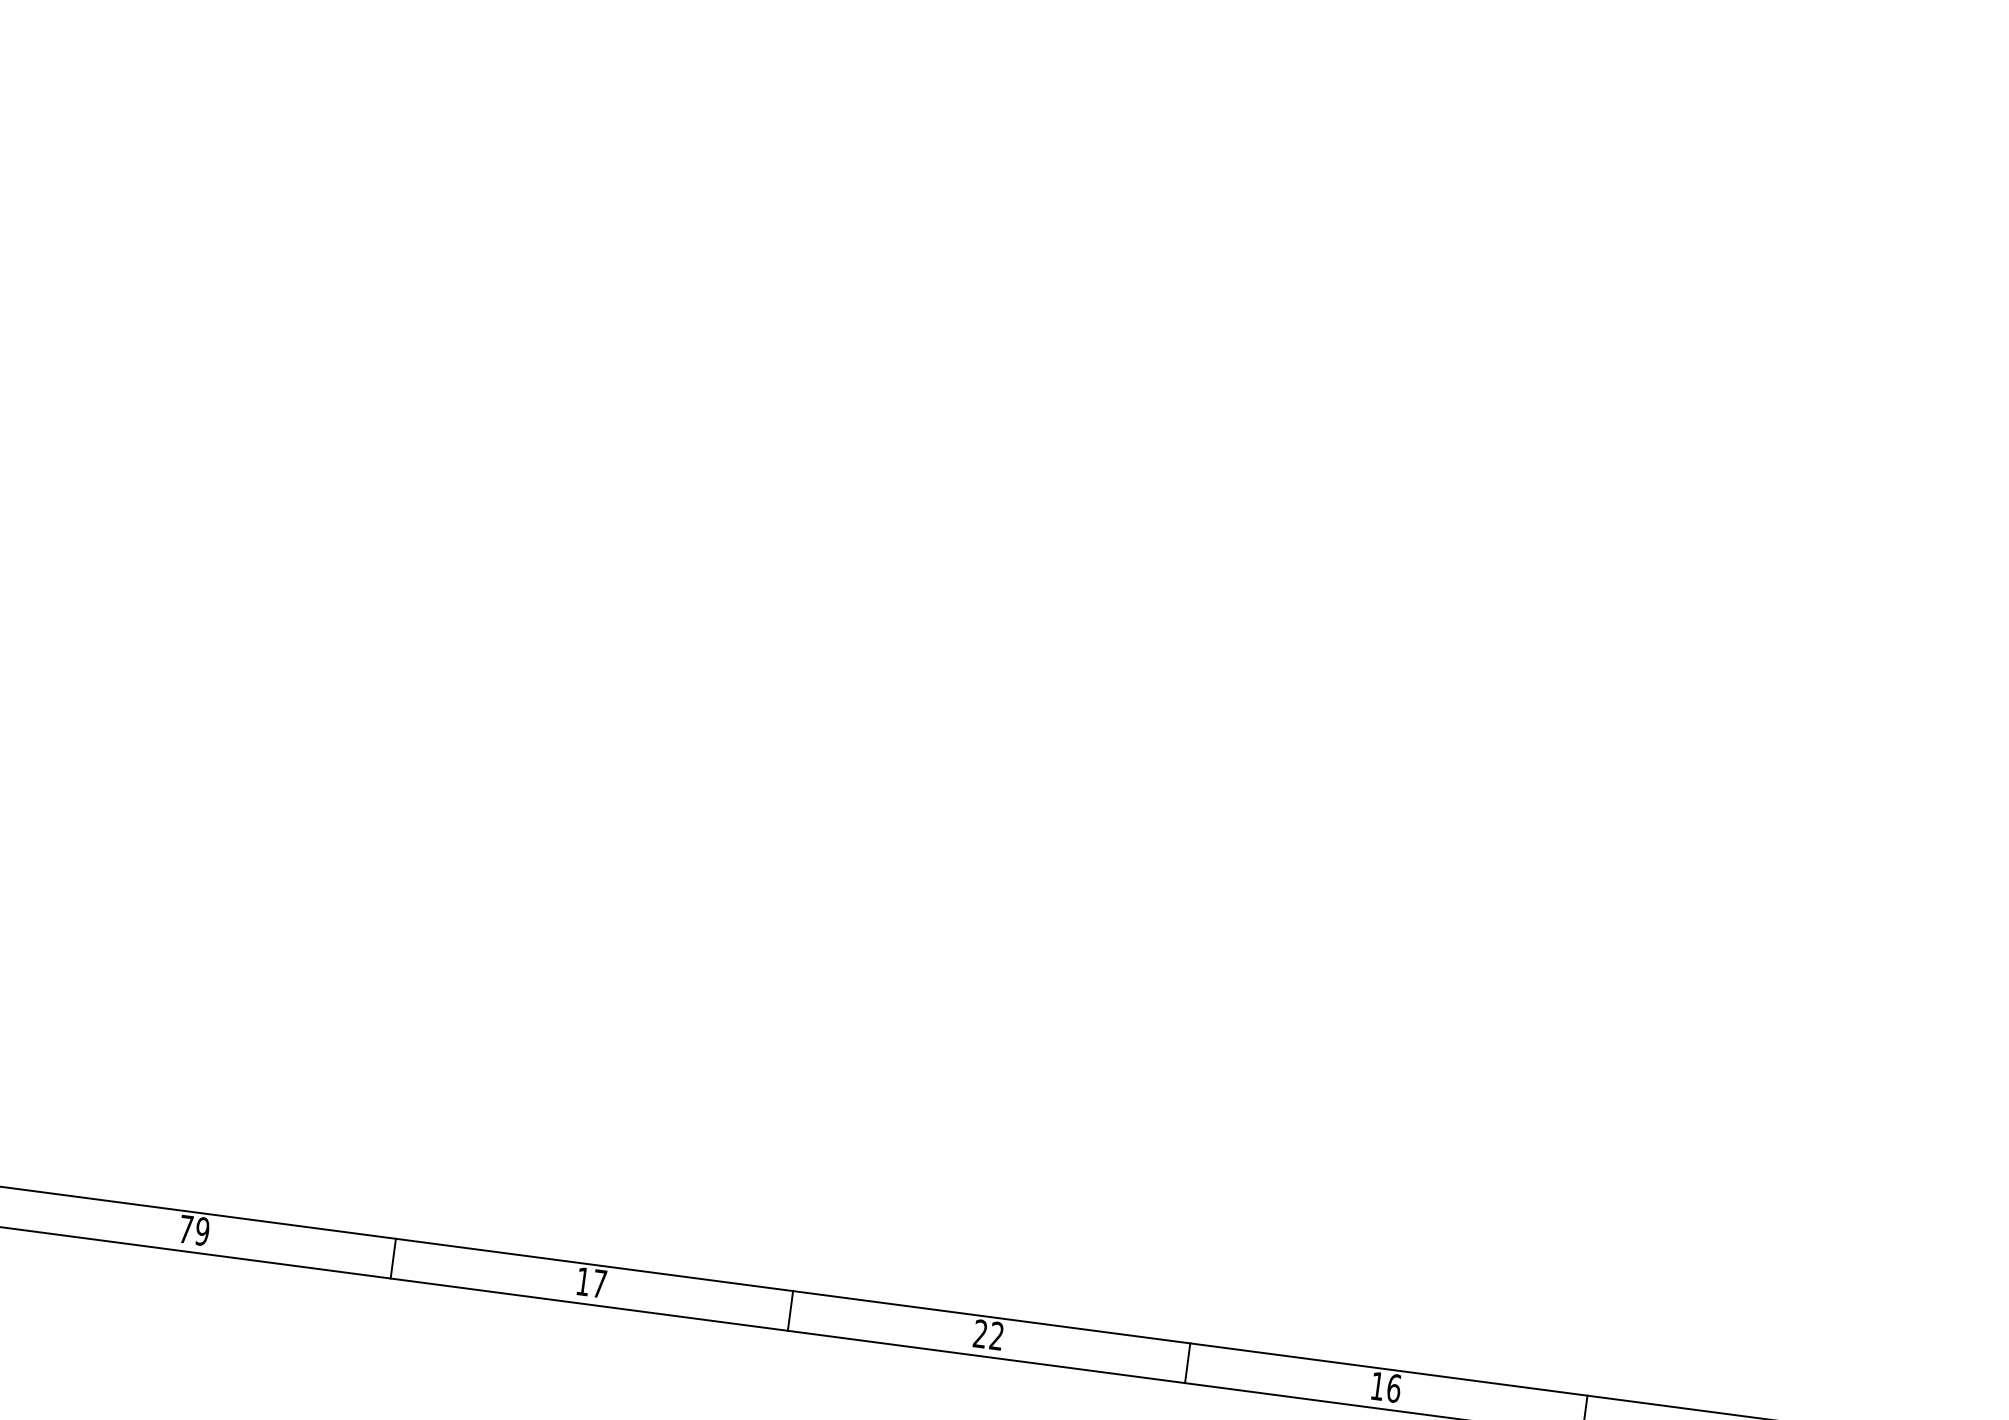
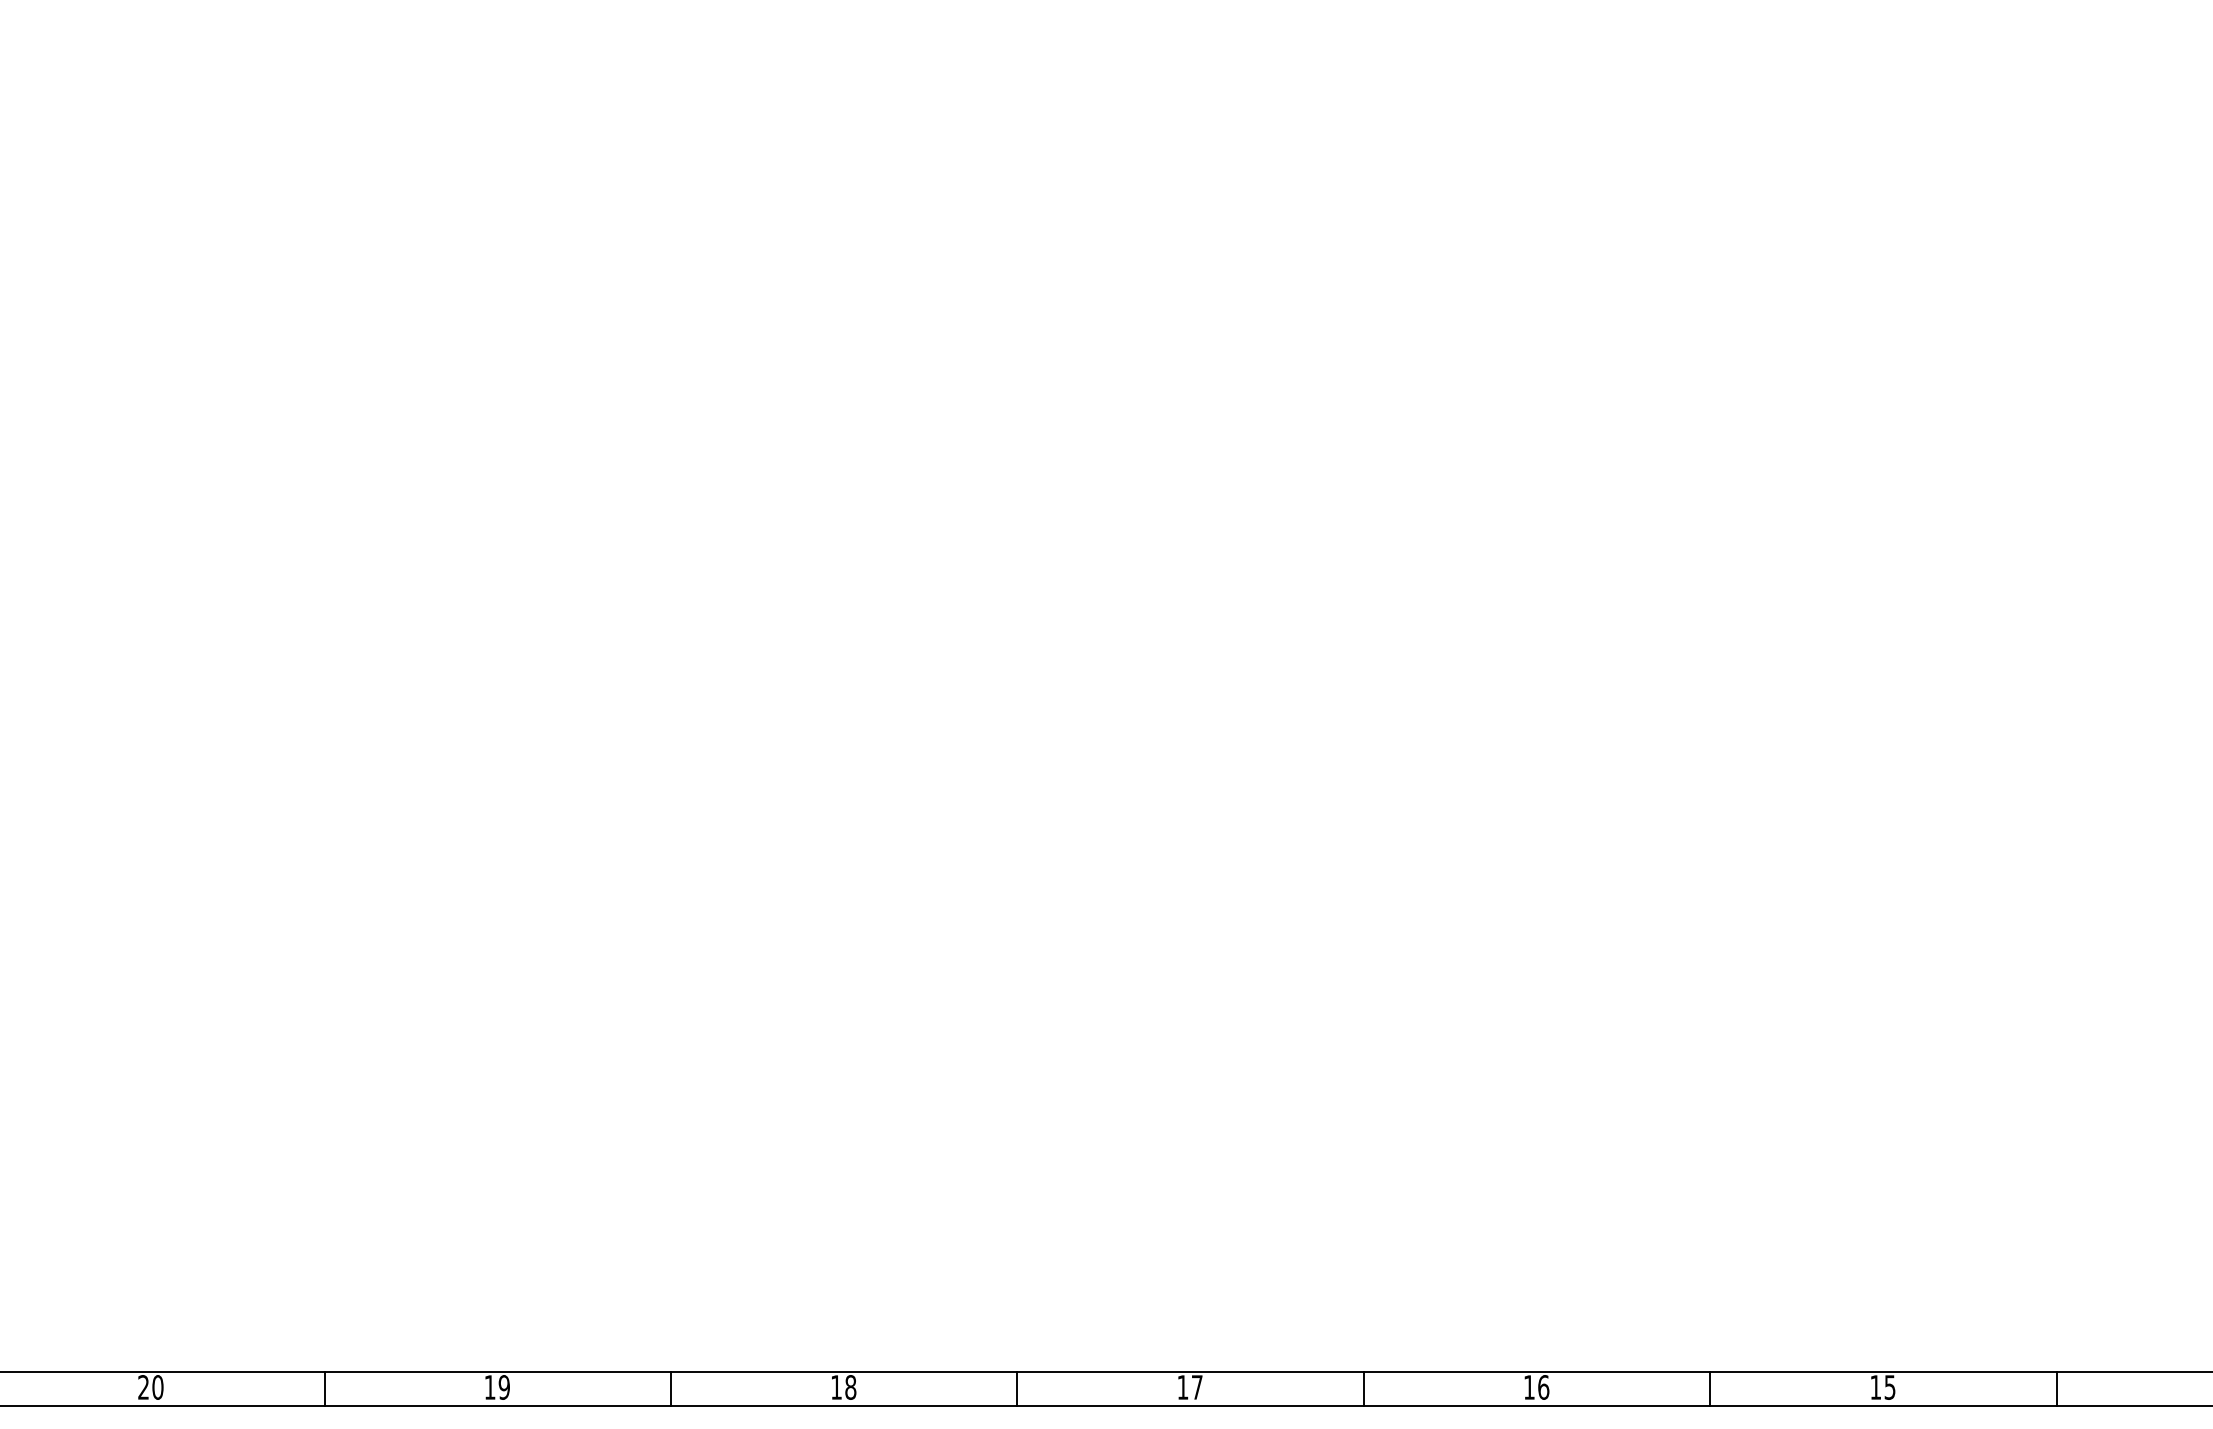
text: (185, 1229) -> (489, 1387), 79 -> 19
text: (599, 1283) -> (850, 1387), 17 -> 18
text: (988, 1335) -> (1189, 1387), 22 -> 17

